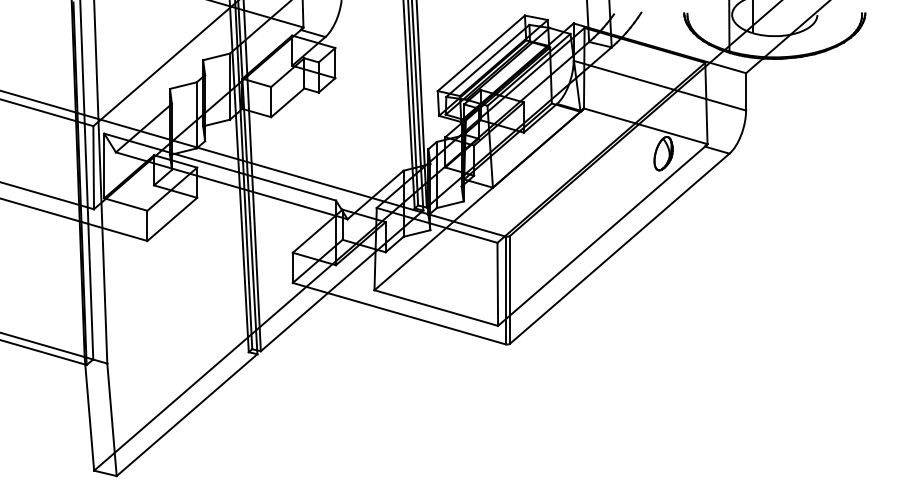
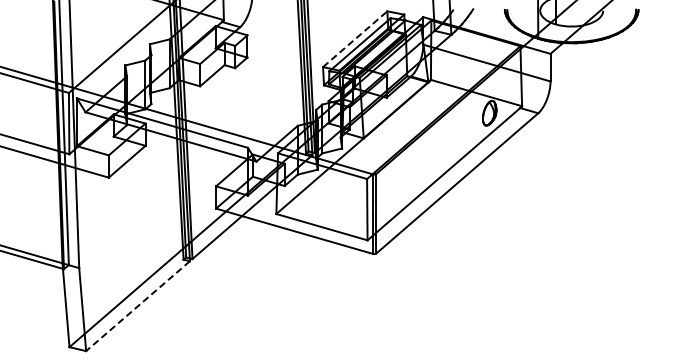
line: (481, 53) -> (355, 39), solid -> dashed
line: (187, 415) -> (138, 306), solid -> dashed

